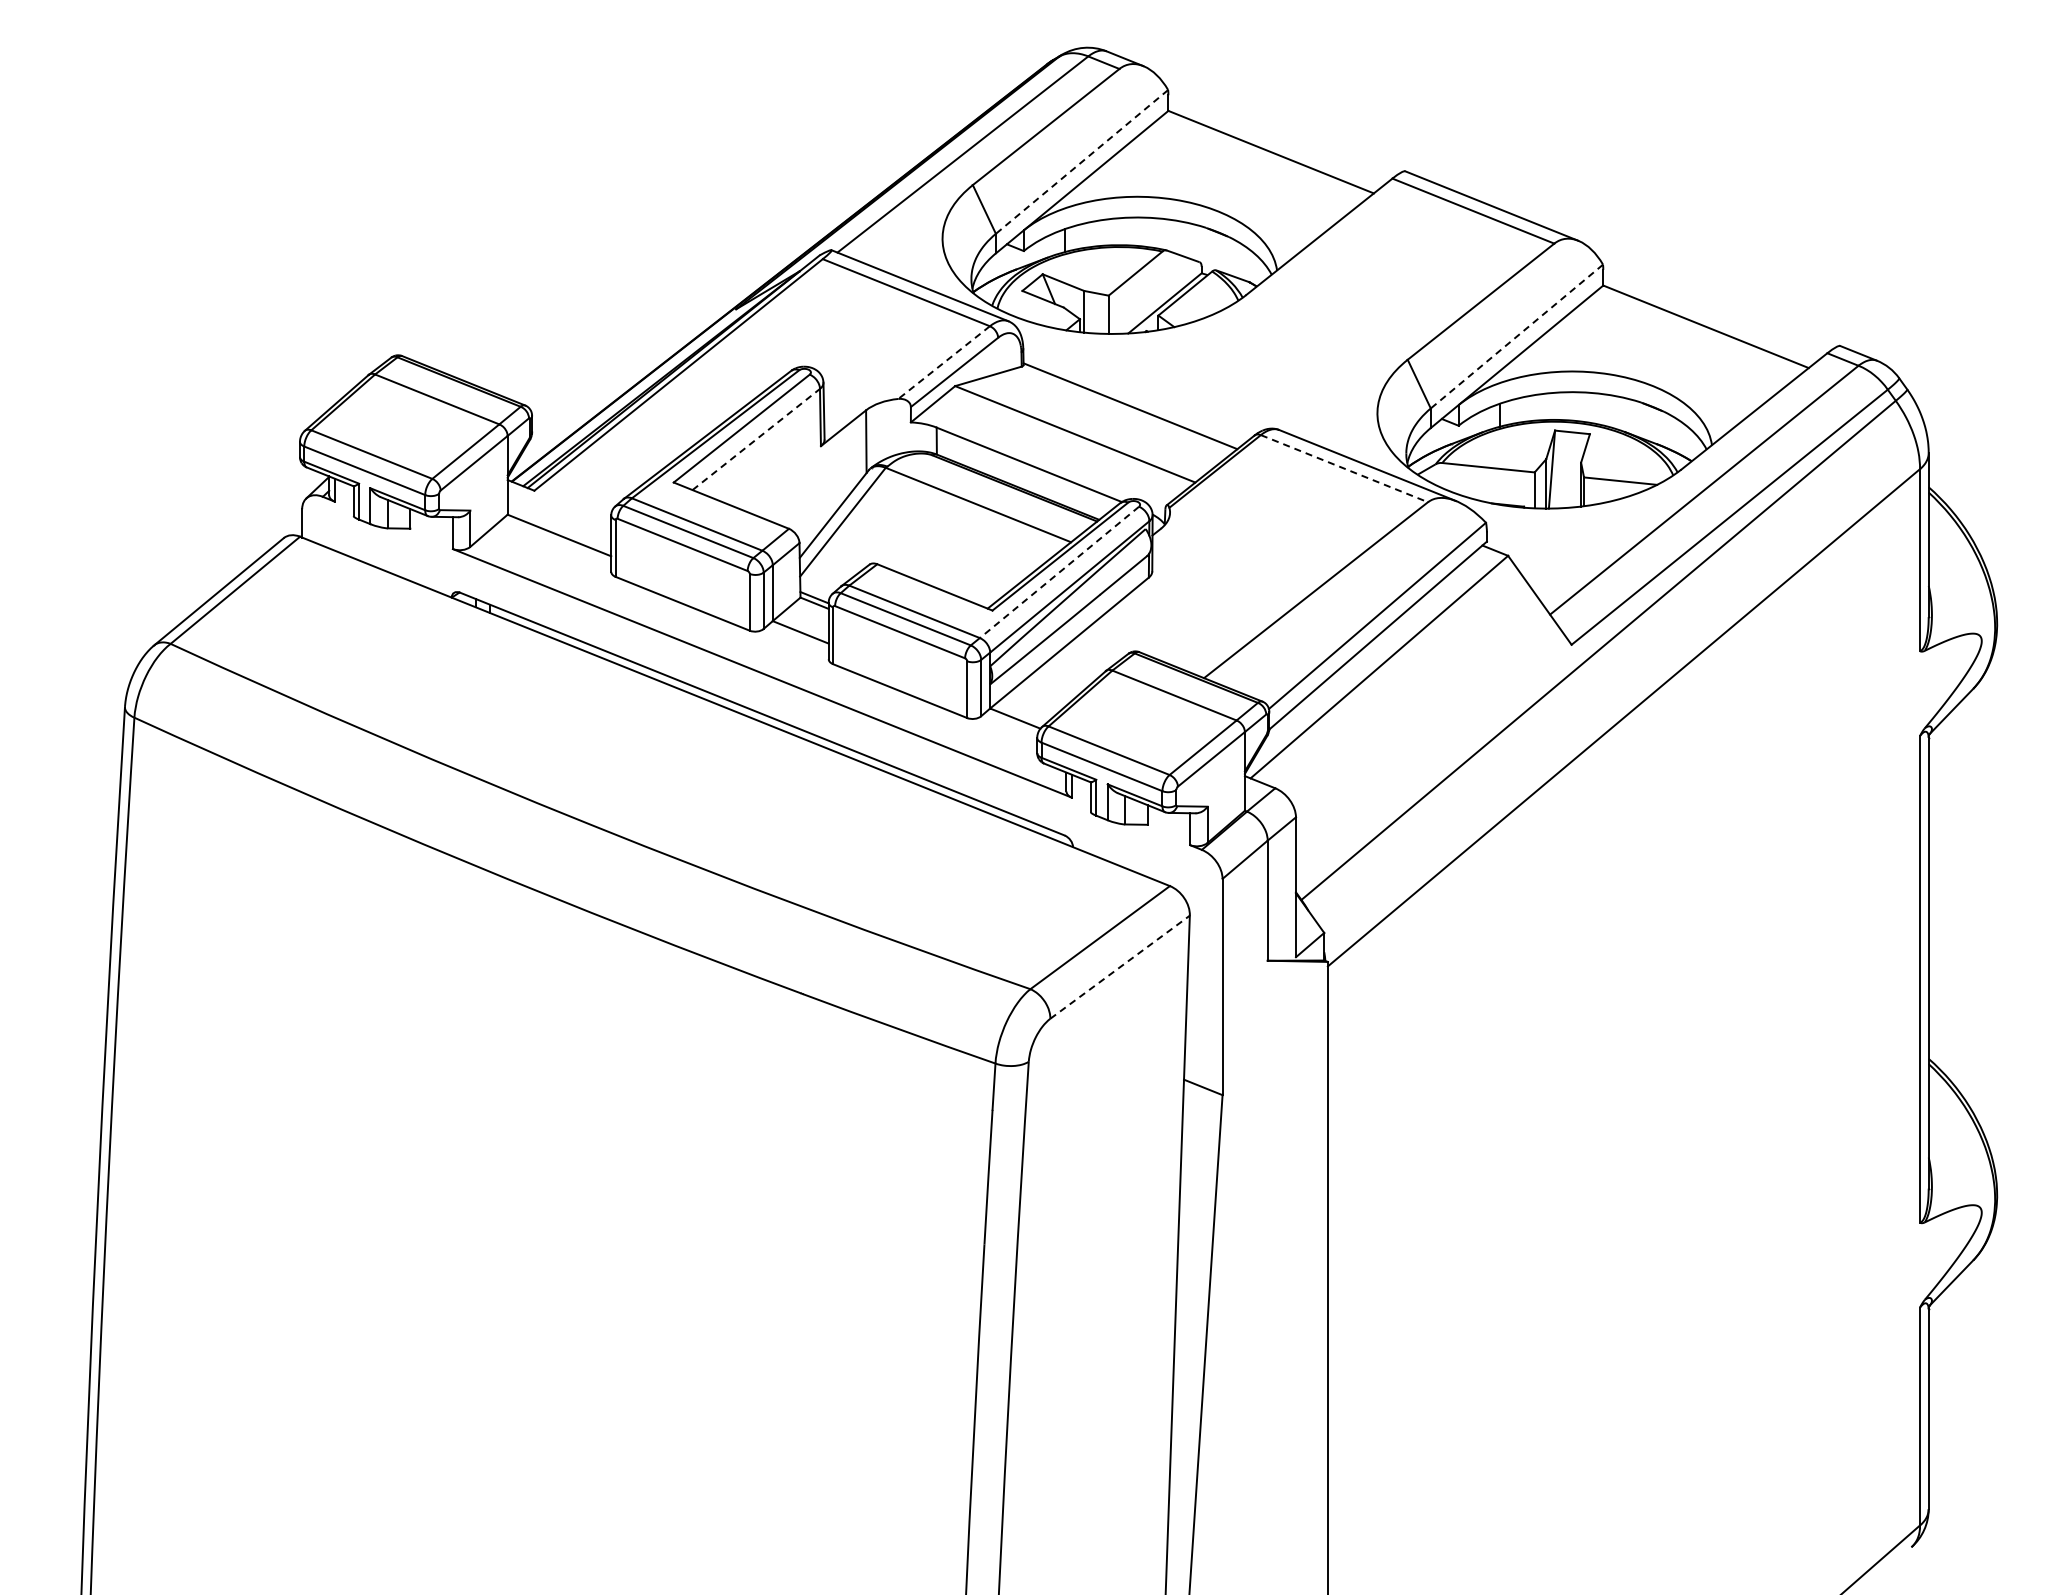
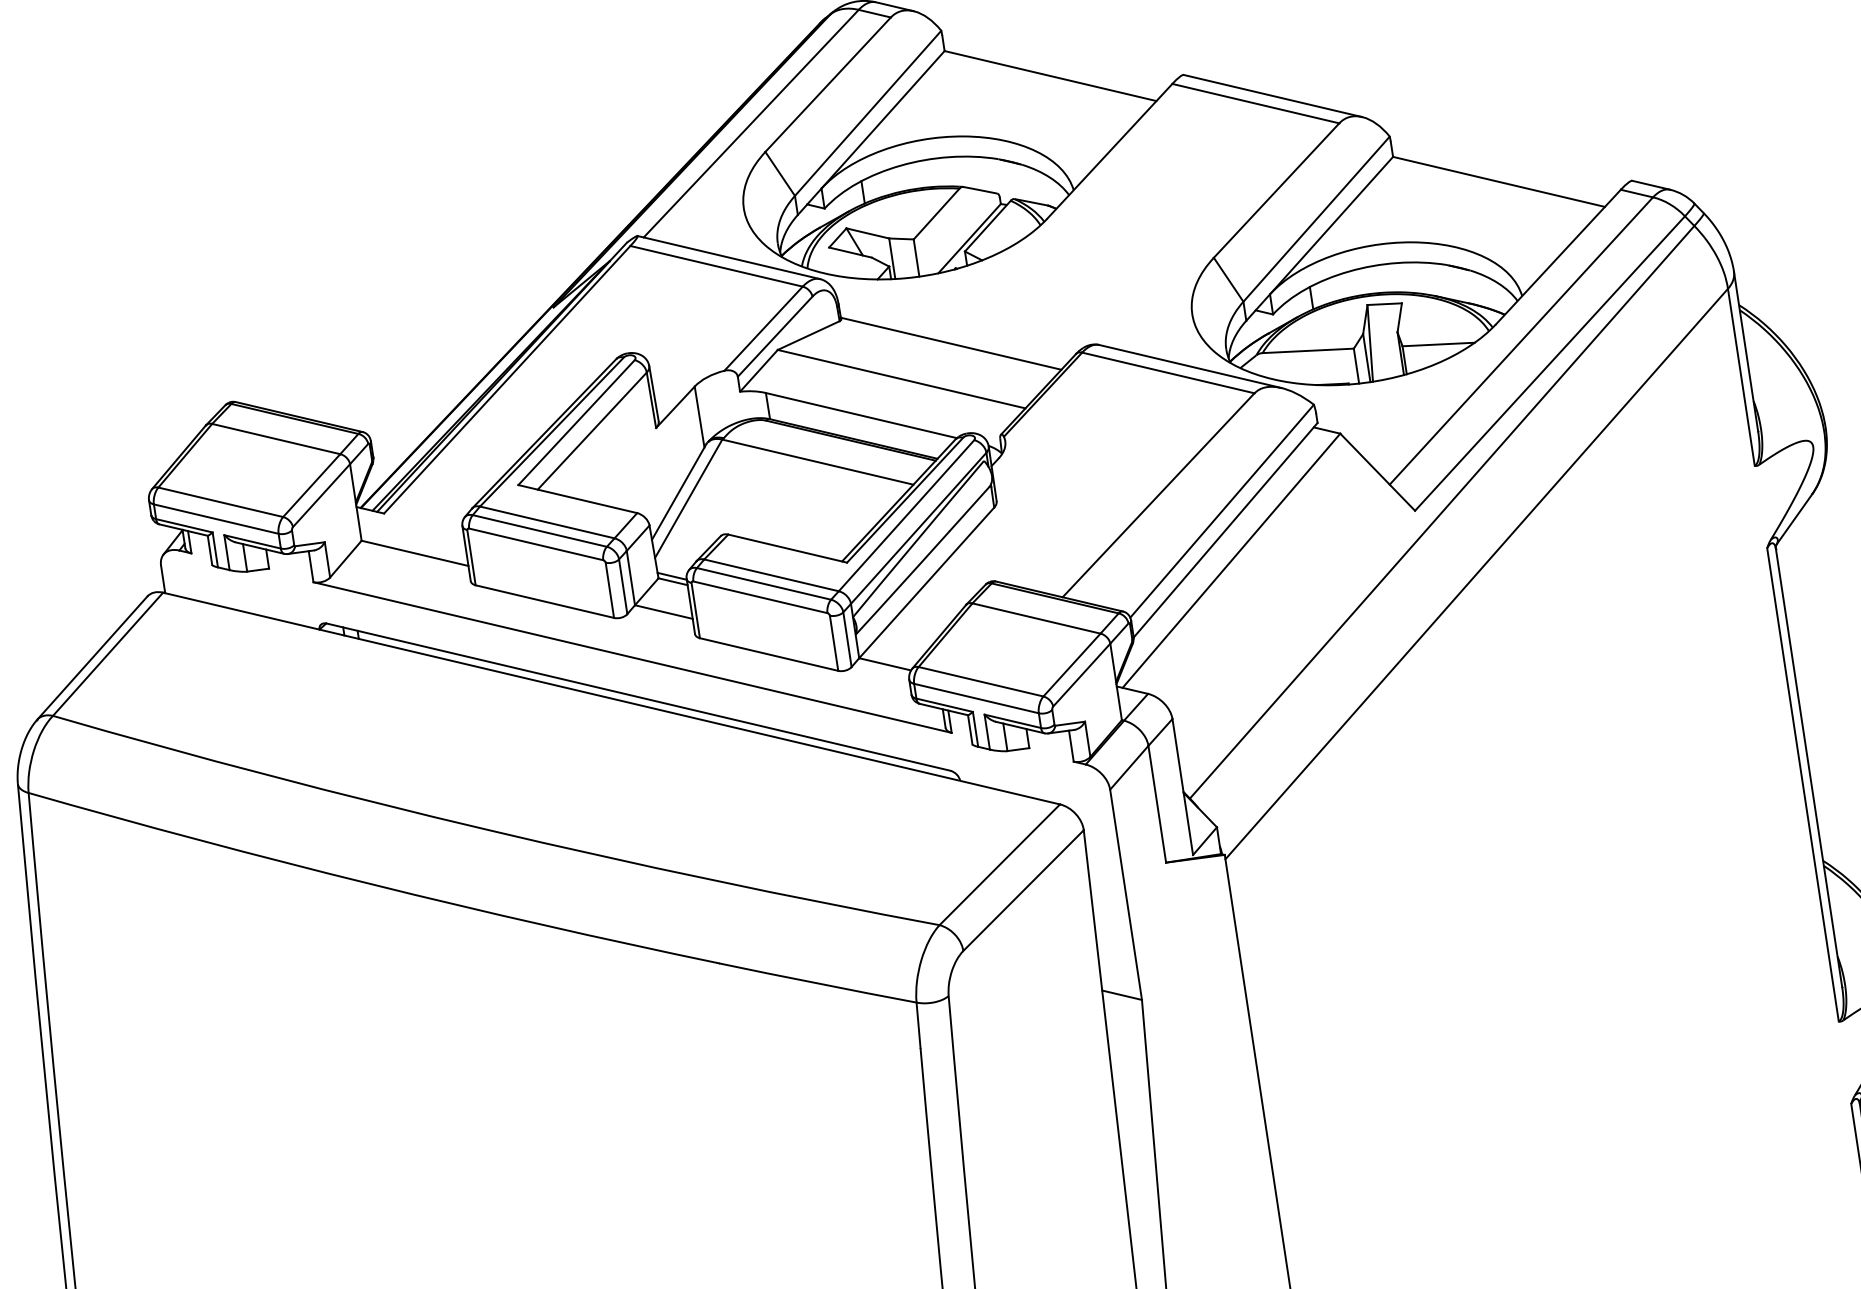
line: (1081, 162) -> (867, 113), dashed -> solid
line: (1516, 336) -> (1316, 219), dashed -> solid
line: (943, 362) -> (762, 328), dashed -> solid
line: (756, 439) -> (592, 431), dashed -> solid
line: (1344, 468) -> (1168, 372), dashed -> solid
line: (1059, 572) -> (906, 515), dashed -> solid
line: (1120, 967) -> (1023, 890), dashed -> solid

